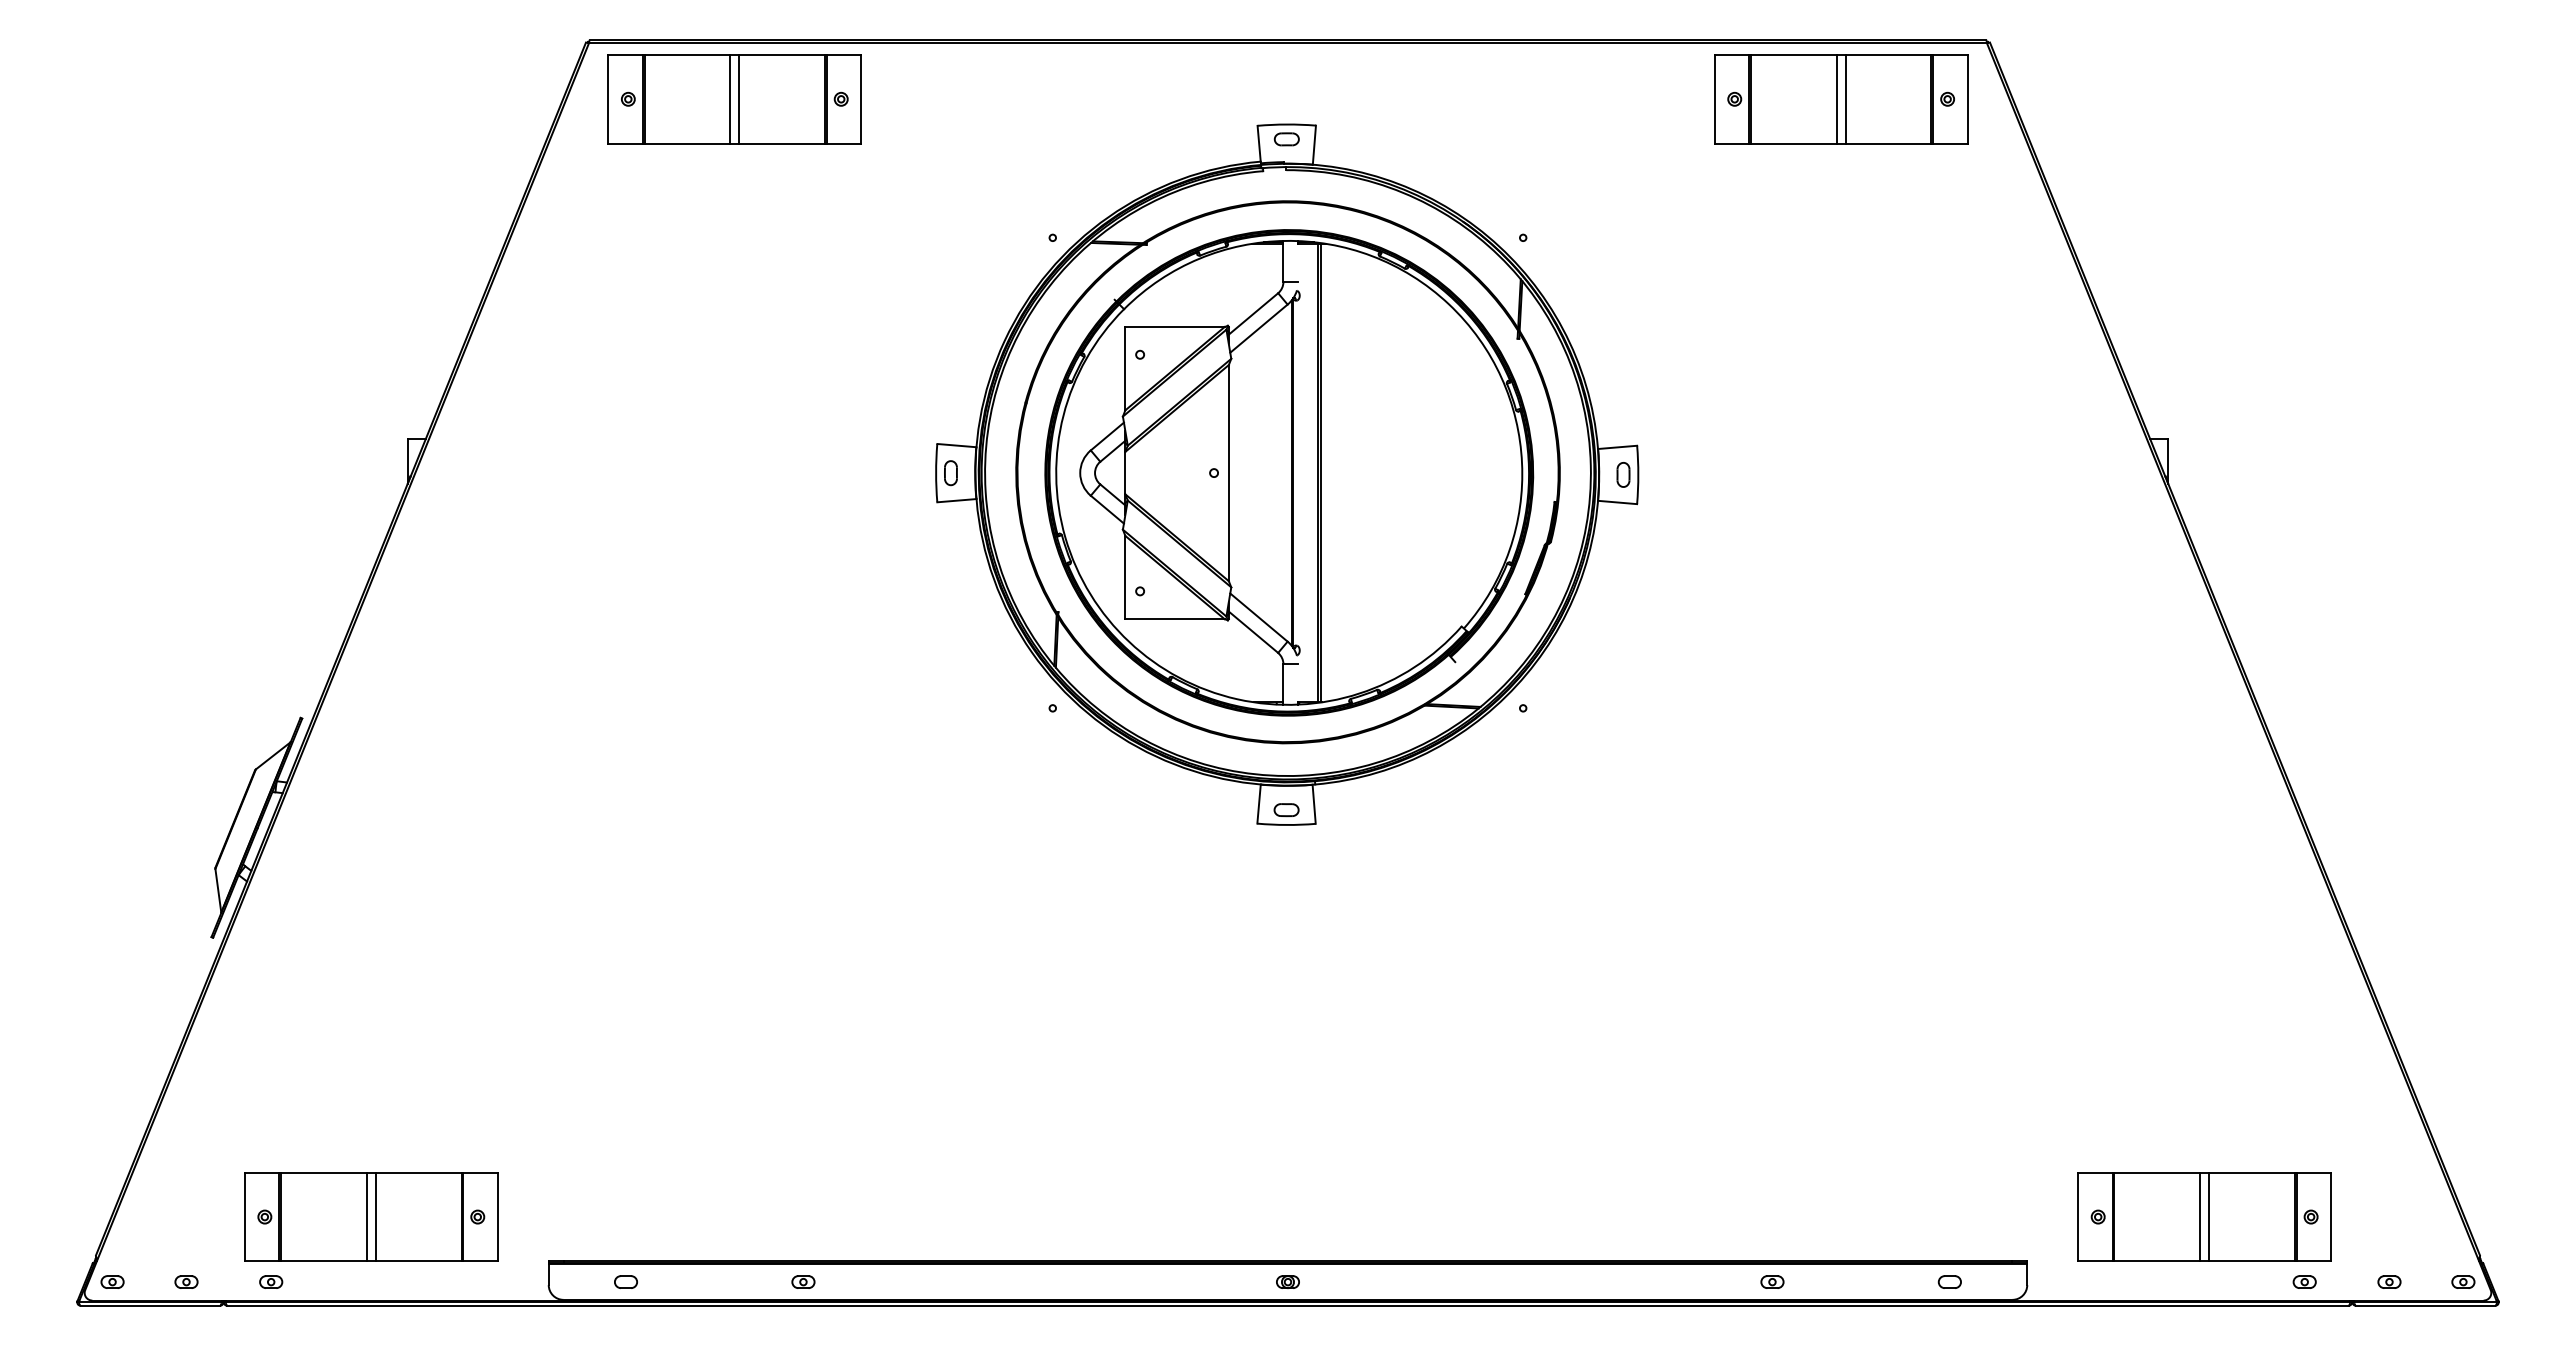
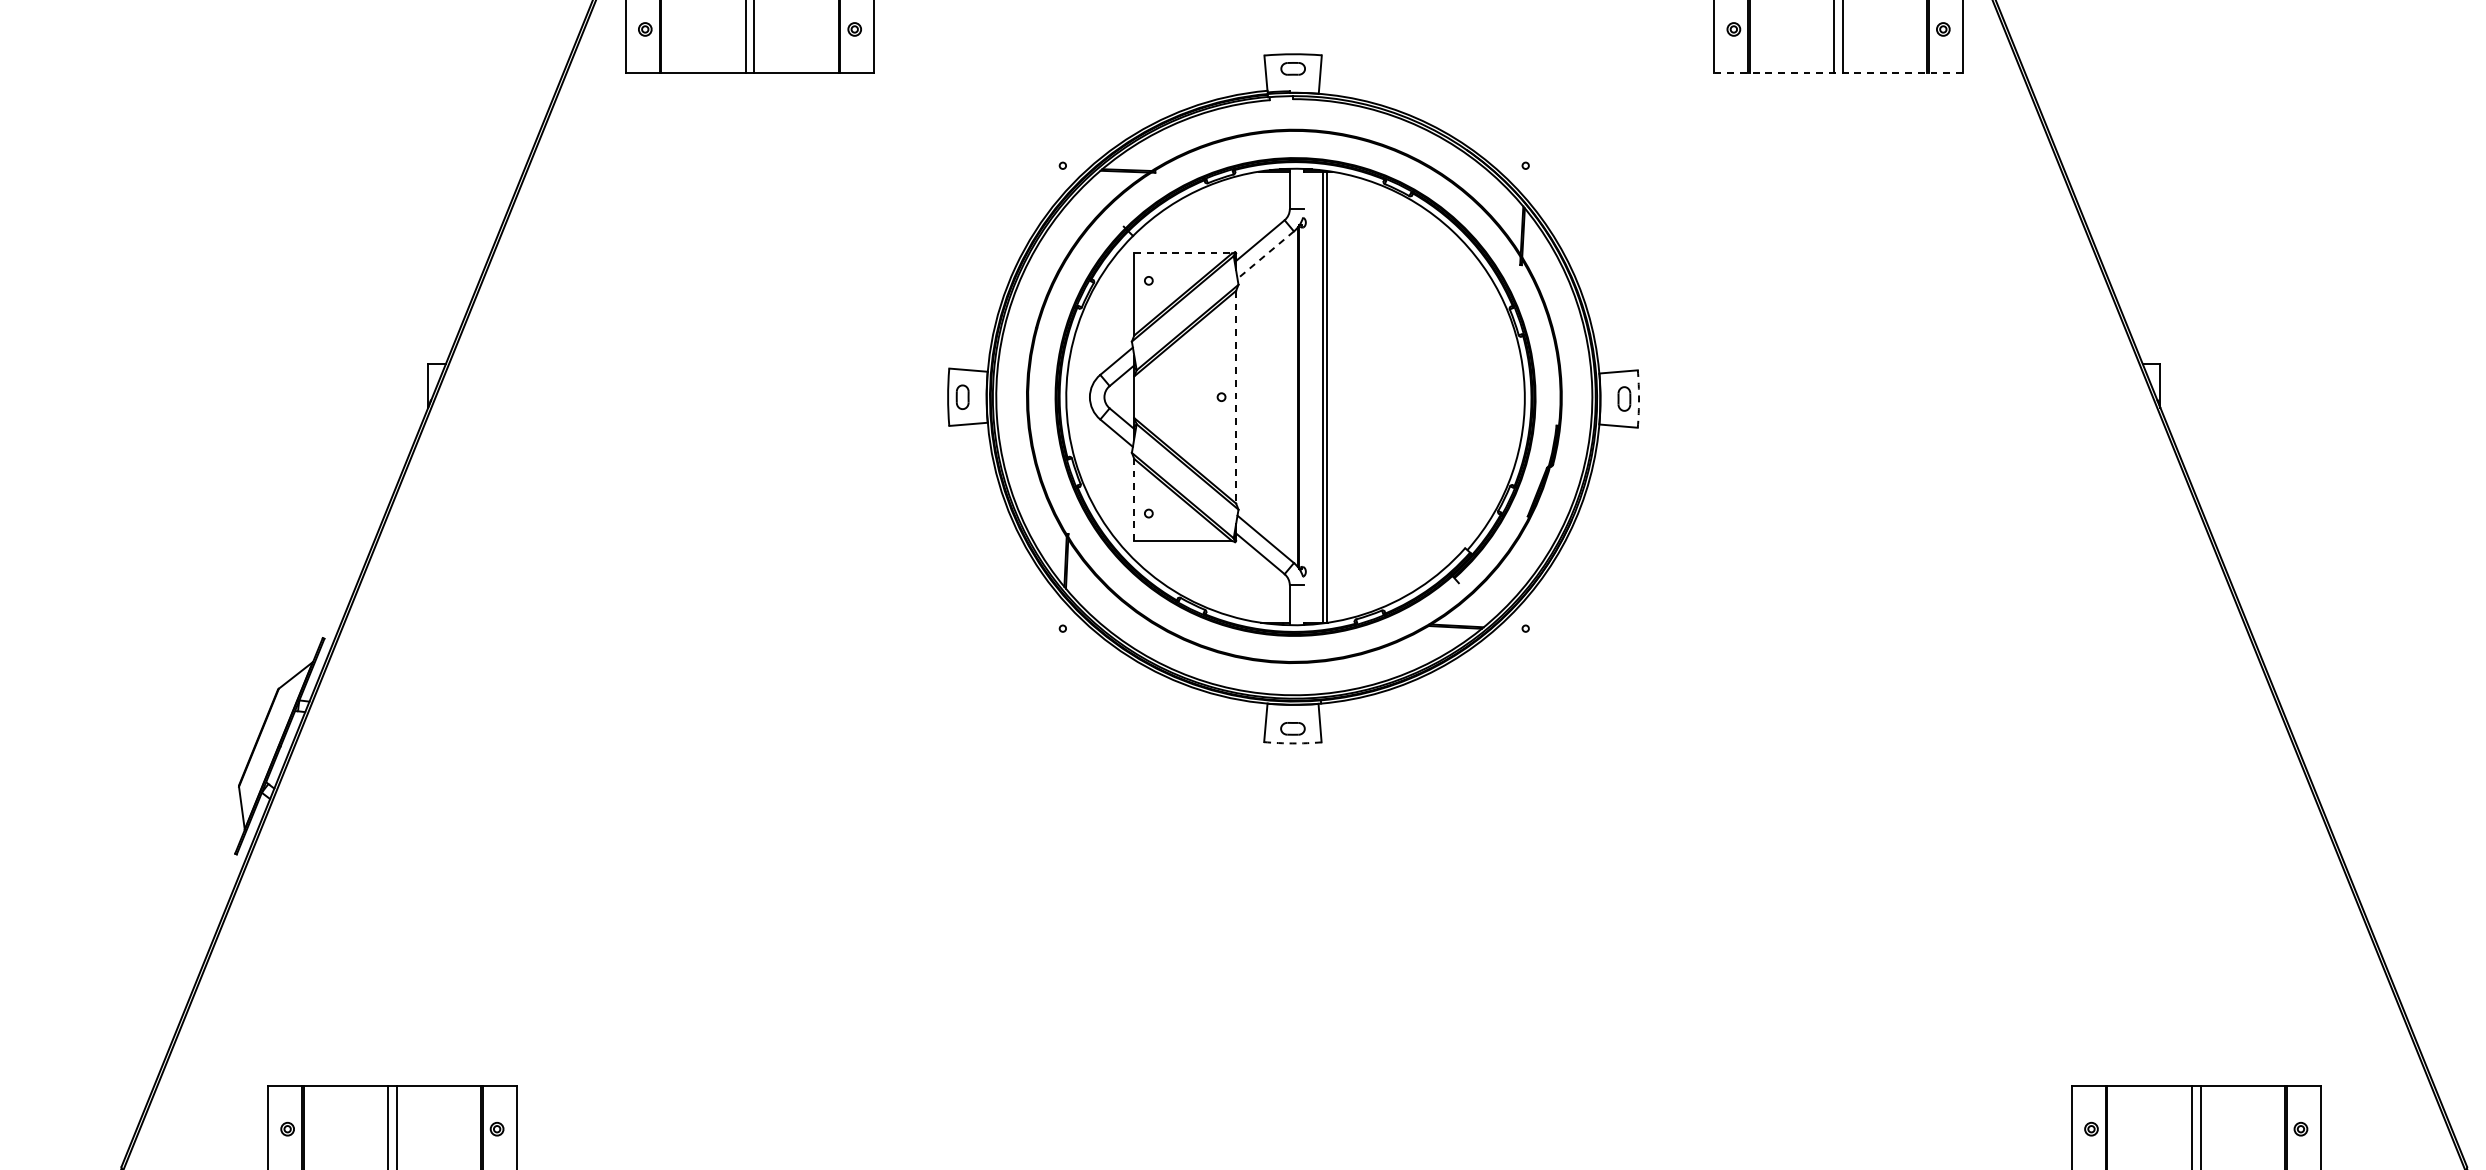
line: (1840, 143) -> (1837, 72), solid -> dashed
line: (1175, 327) -> (1183, 253), solid -> dashed
line: (1258, 328) -> (1265, 254), solid -> dashed
line: (1228, 473) -> (1235, 397), solid -> dashed
arc: (1638, 474) -> (1639, 398), solid -> dashed
line: (1125, 577) -> (1134, 499), solid -> dashed
arc: (1286, 824) -> (1292, 742), solid -> dashed

